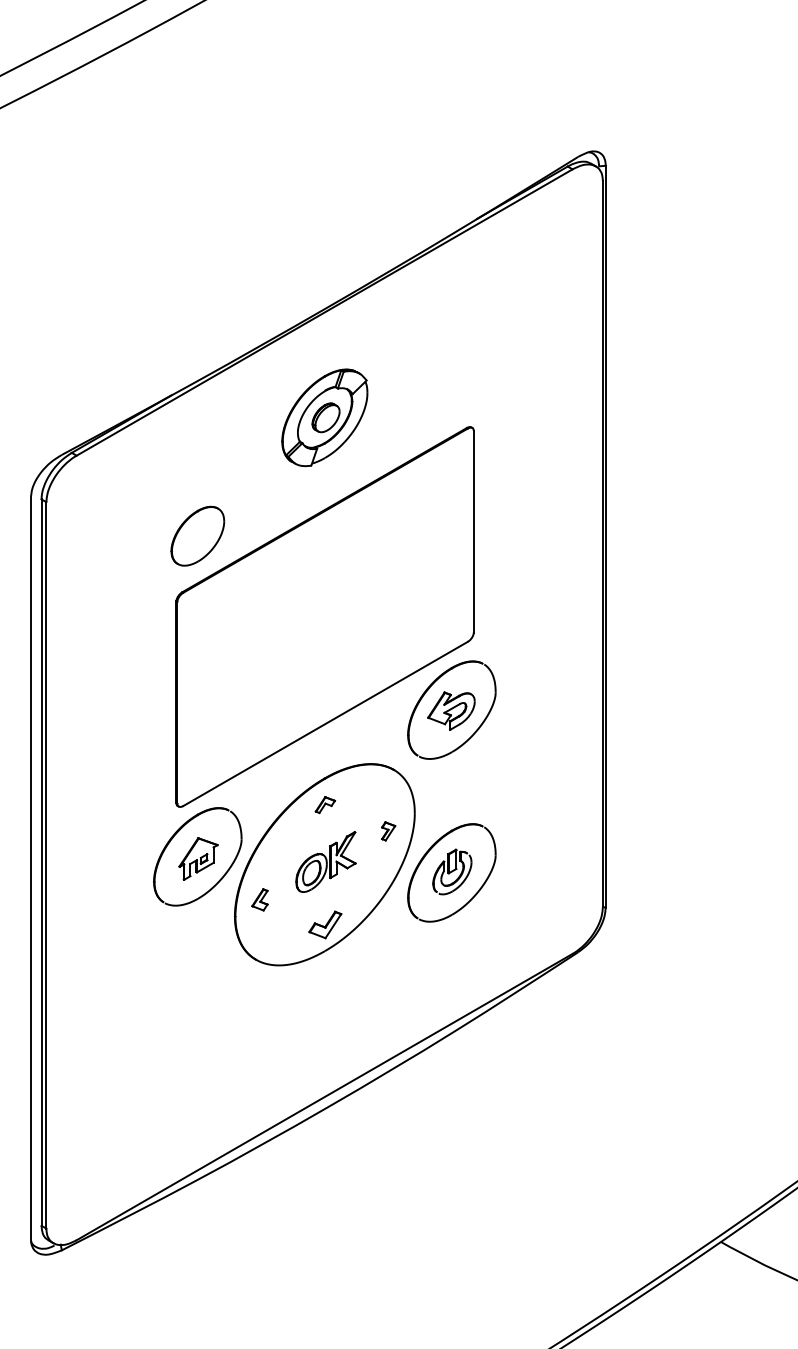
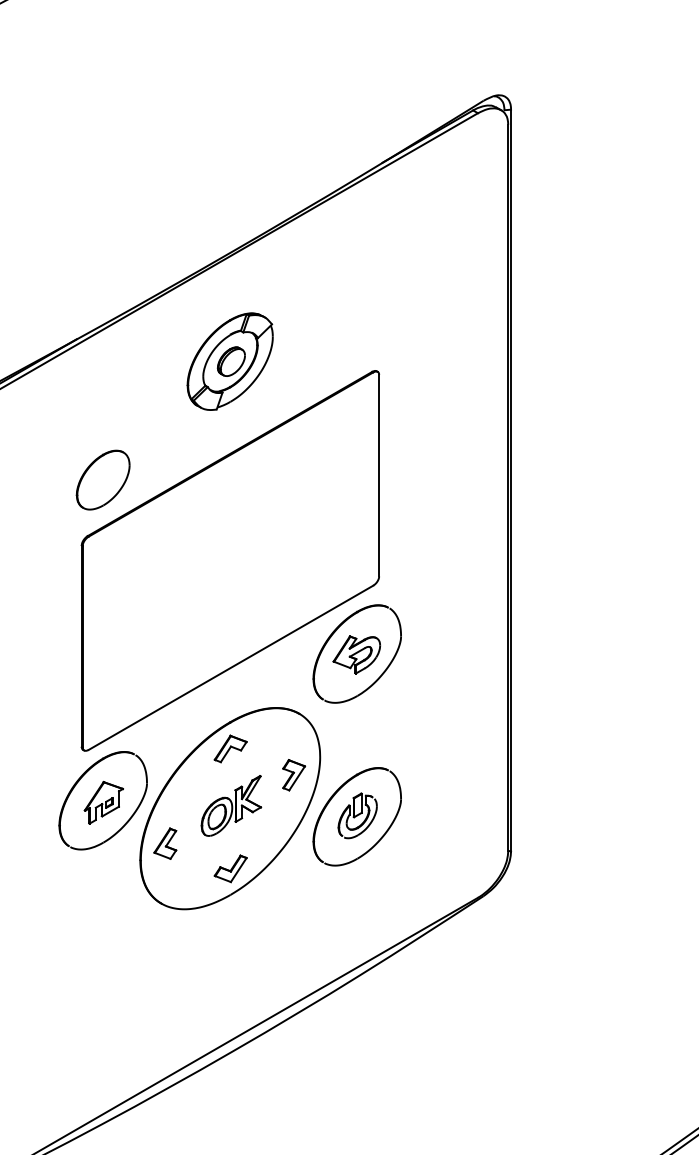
part: (325, 804) -> (230, 748), size x1.67
part: (388, 831) -> (293, 775), size x1.67
part: (259, 899) -> (164, 843), size x1.43

